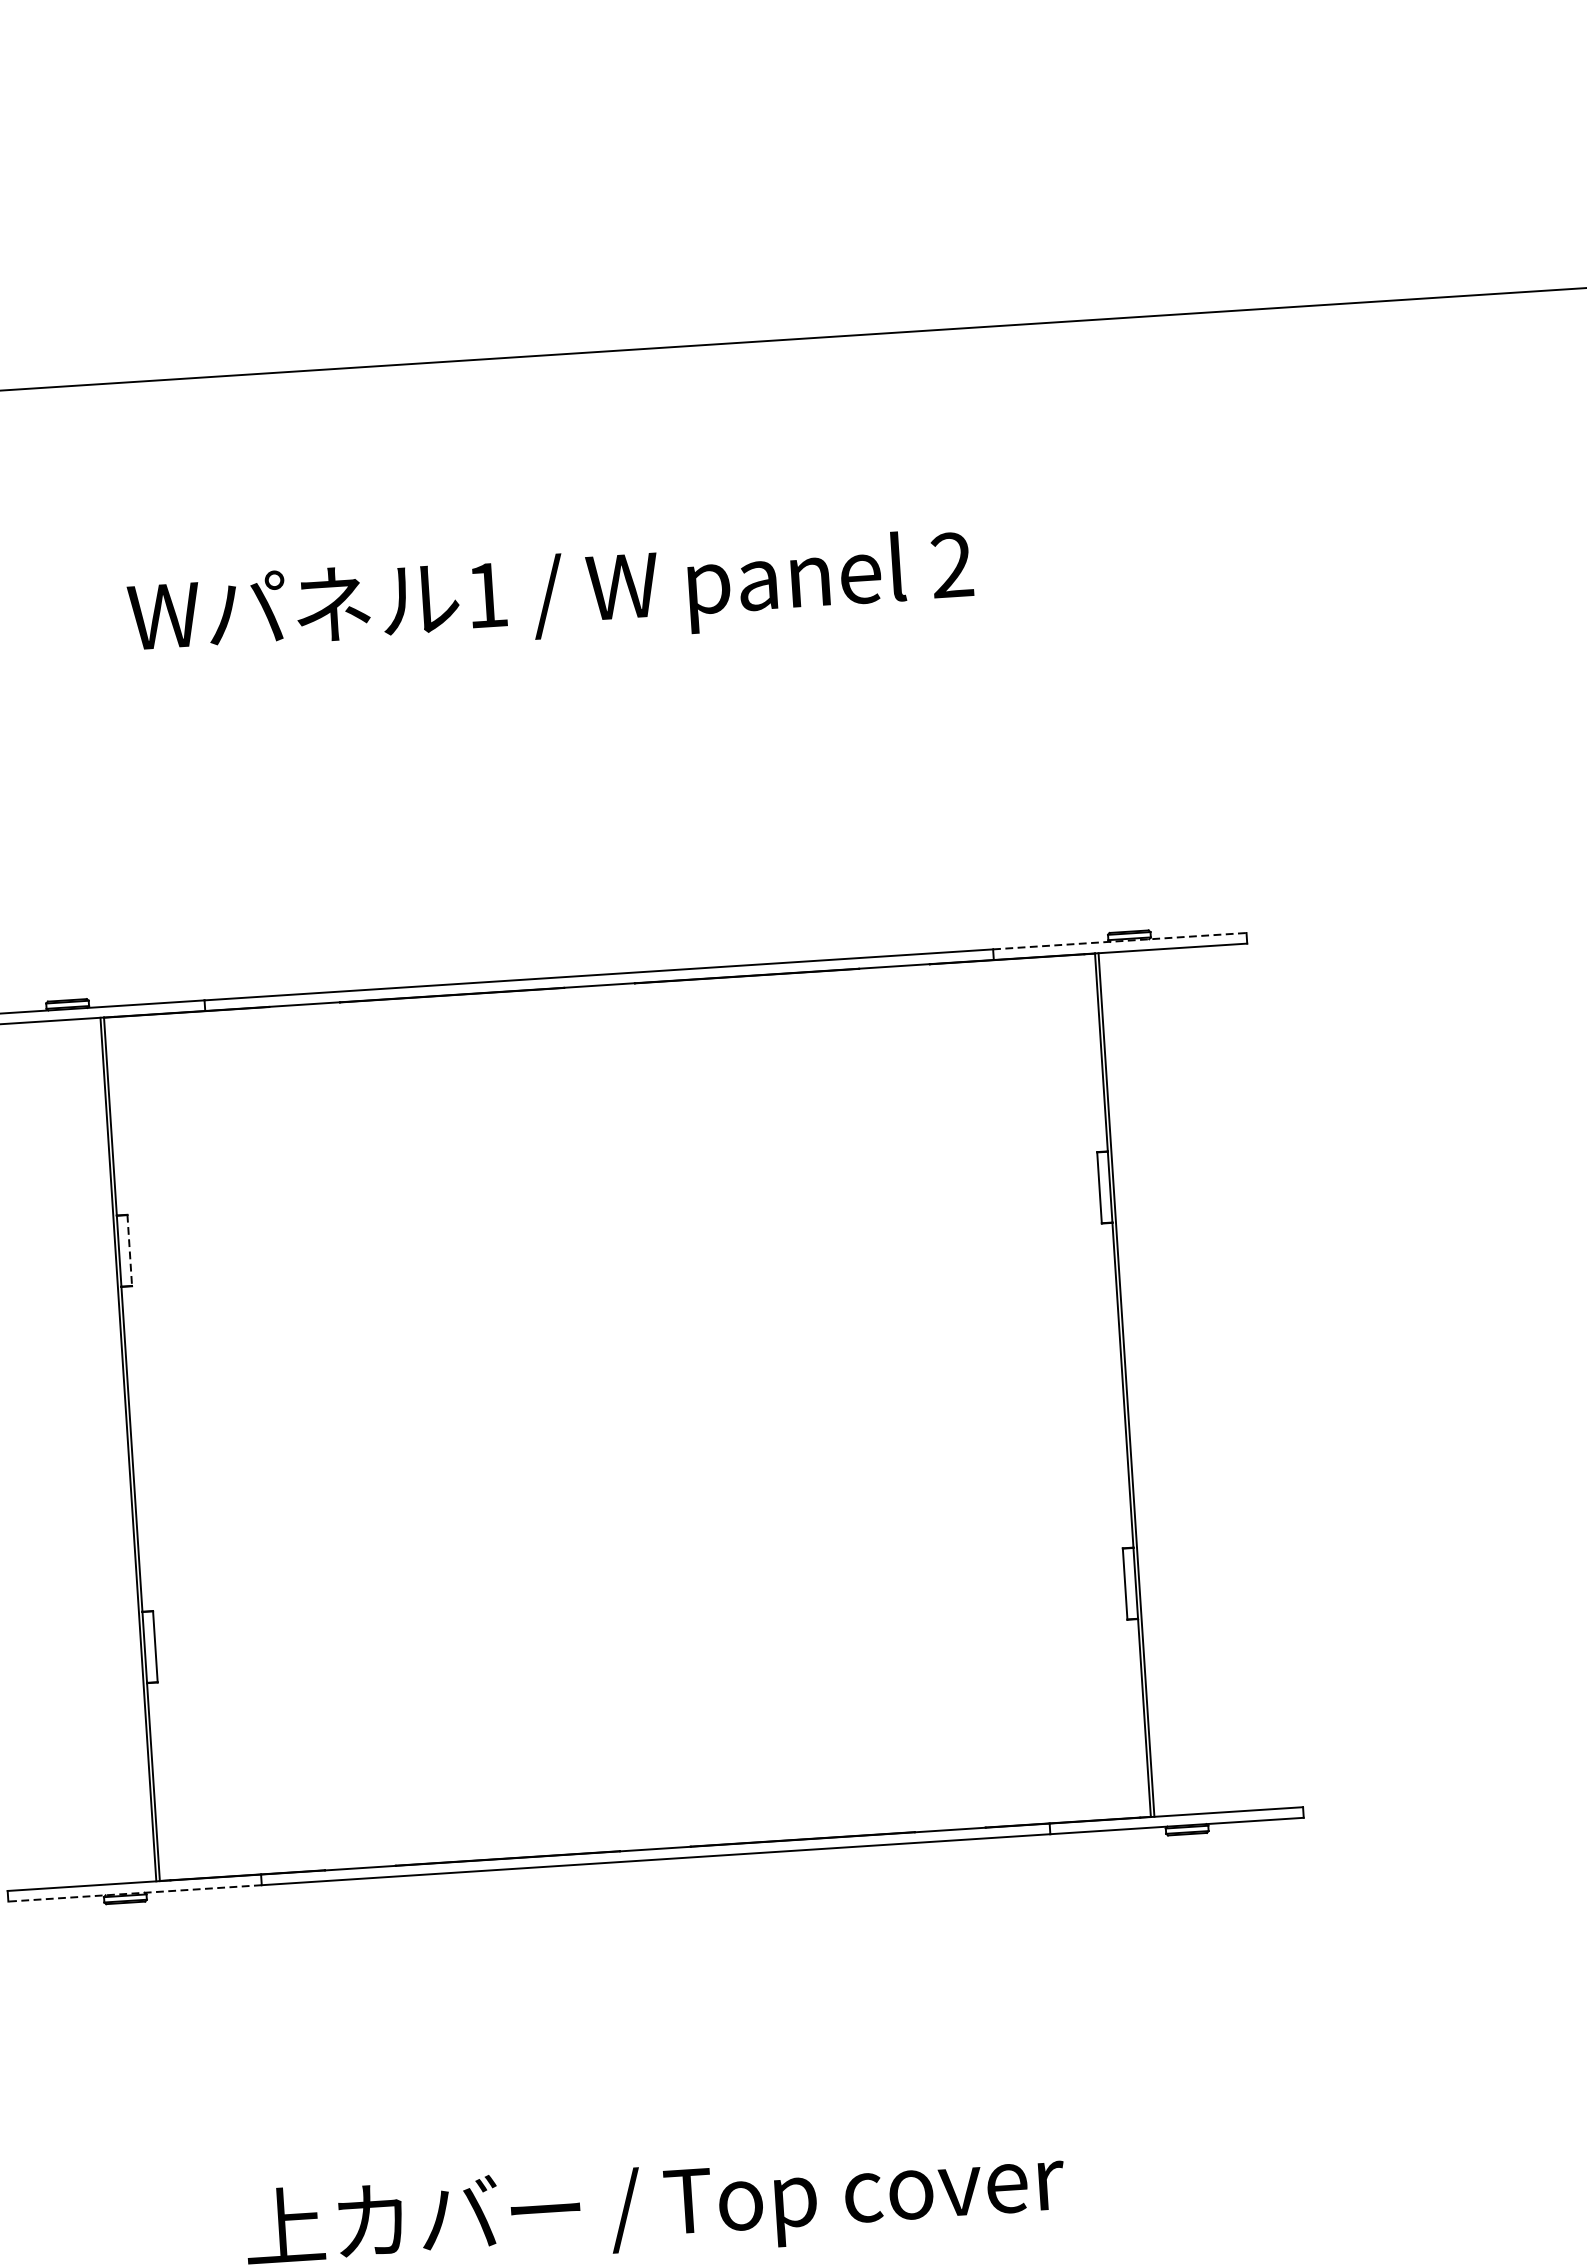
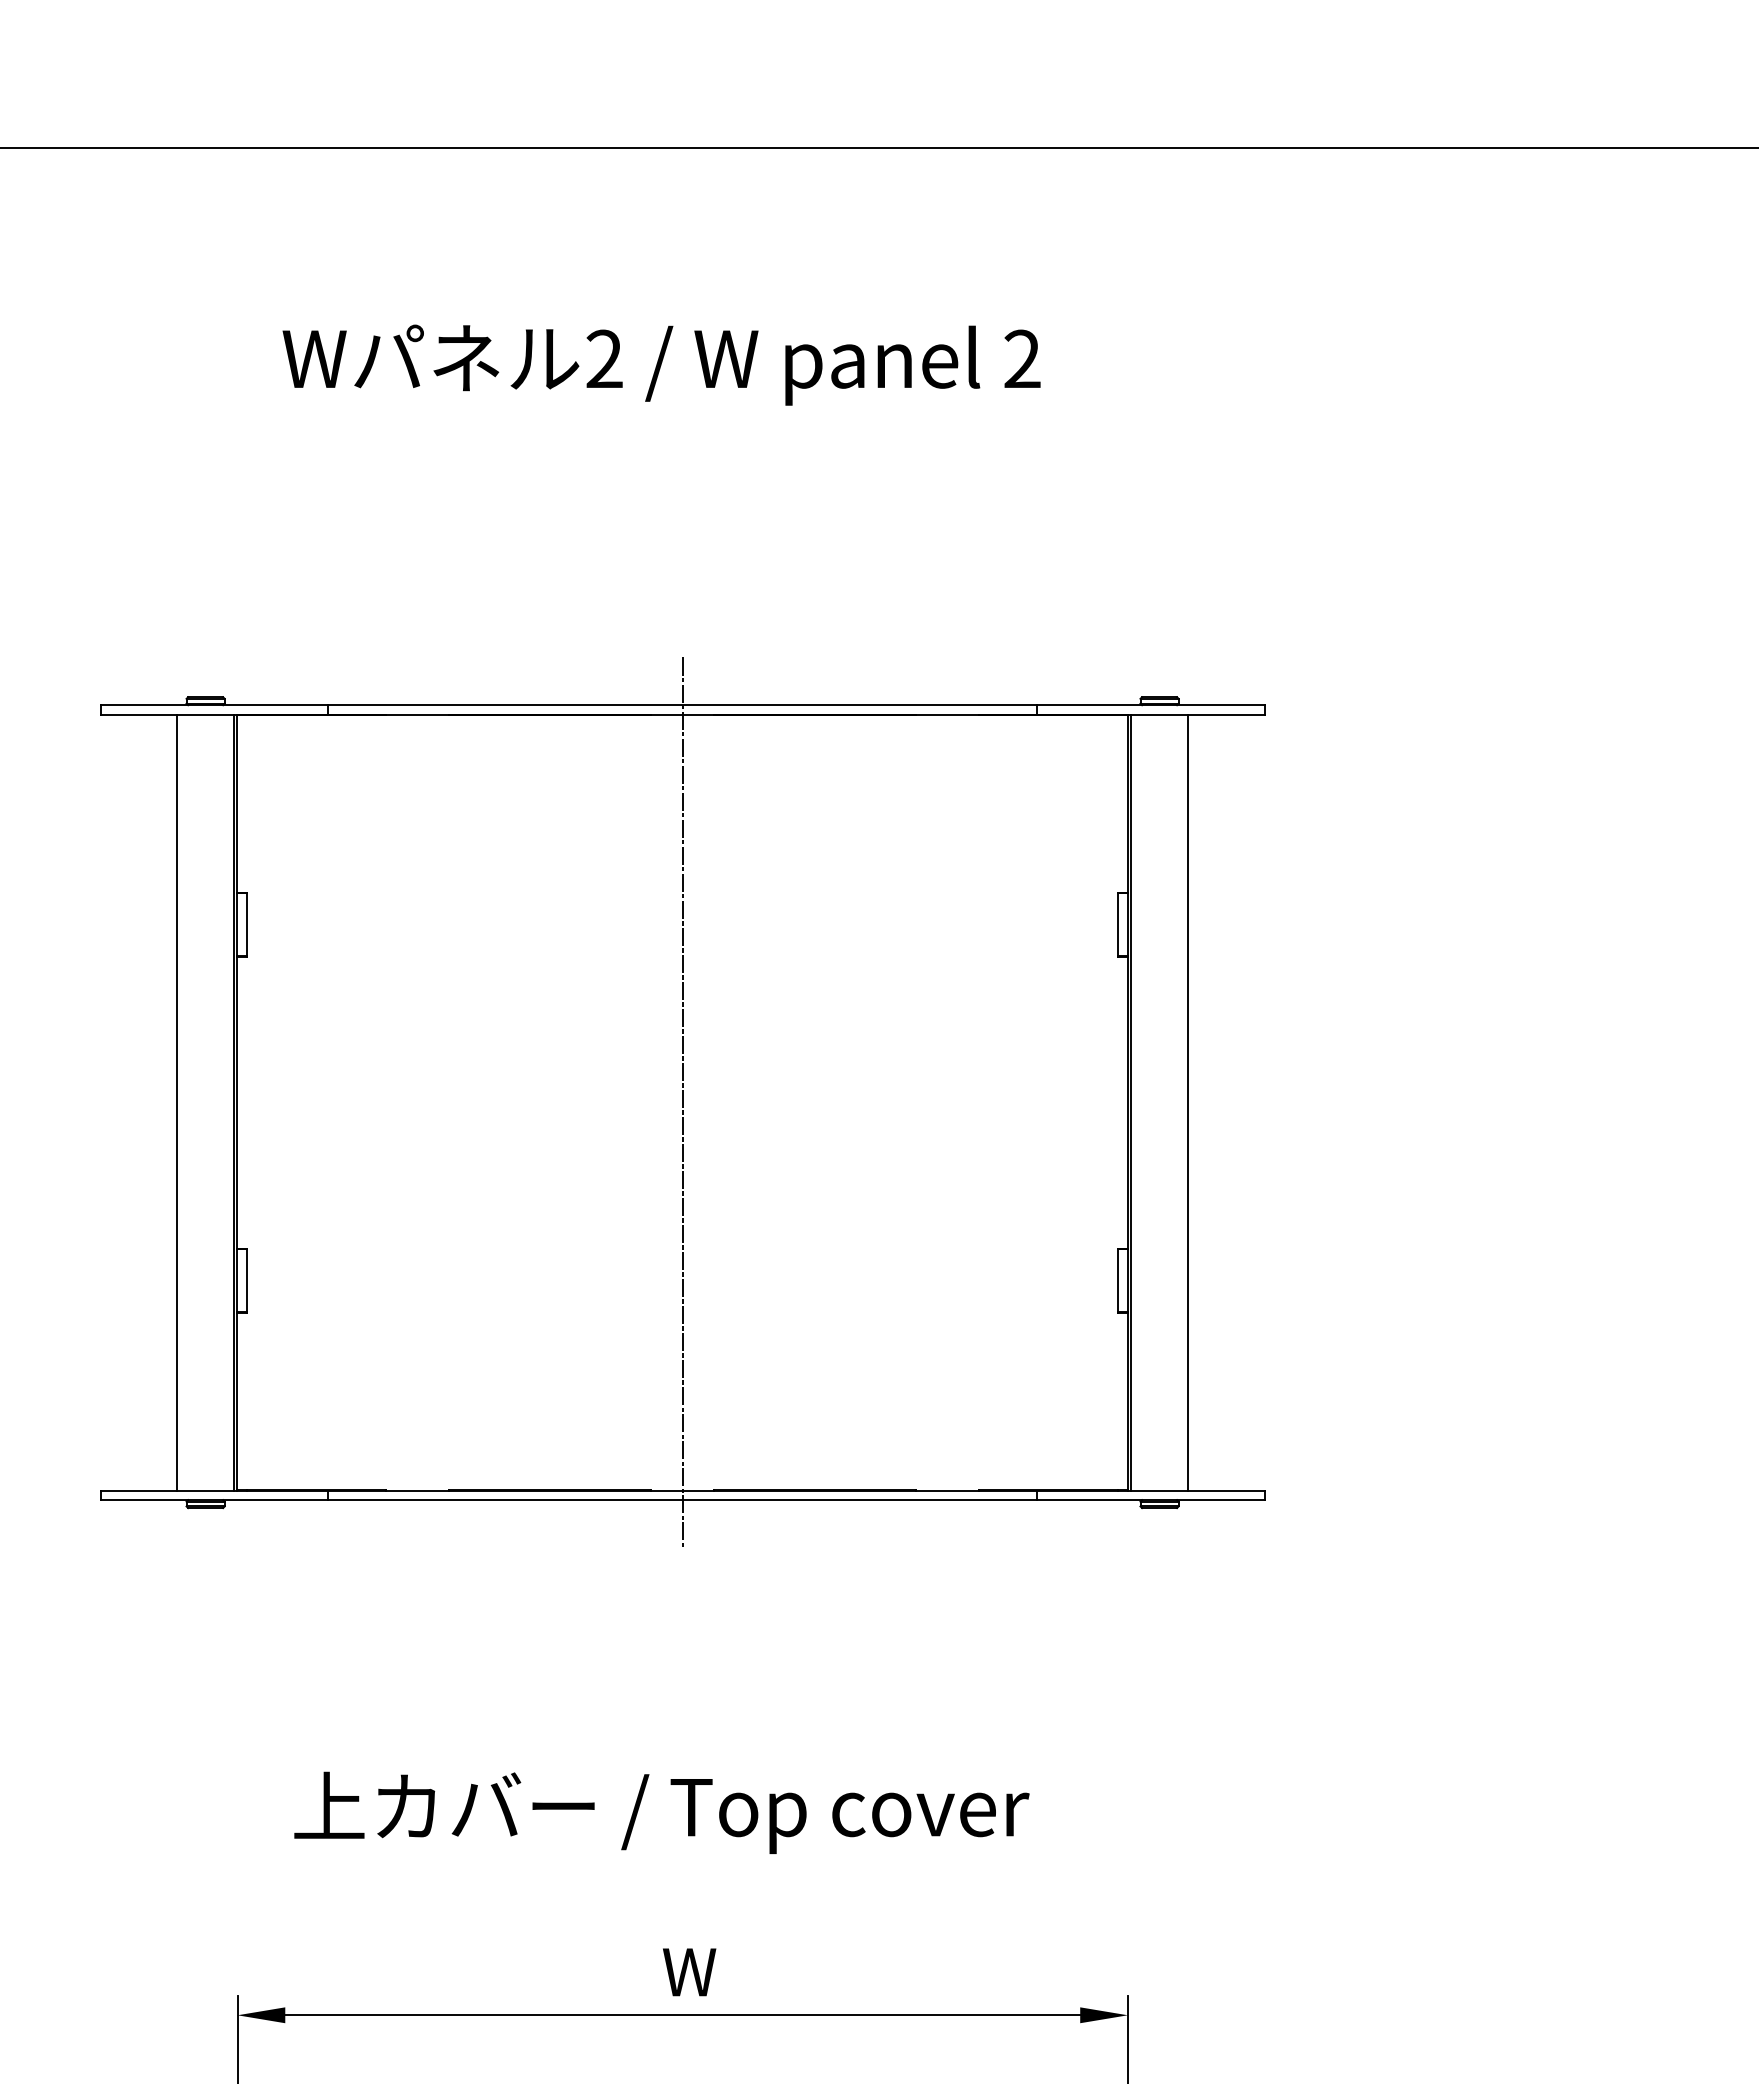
text: (486, 594) -> (604, 358), 1 -> 2
line: (1119, 941) -> (1150, 705), dashed -> solid
line: (130, 1251) -> (247, 925), dashed -> solid
line: (1190, 1380) -> (1188, 1102), added
line: (627, 1417) -> (682, 1102), added
line: (65, 1453) -> (177, 1102), added
line: (135, 1893) -> (214, 1500), dashed -> solid

